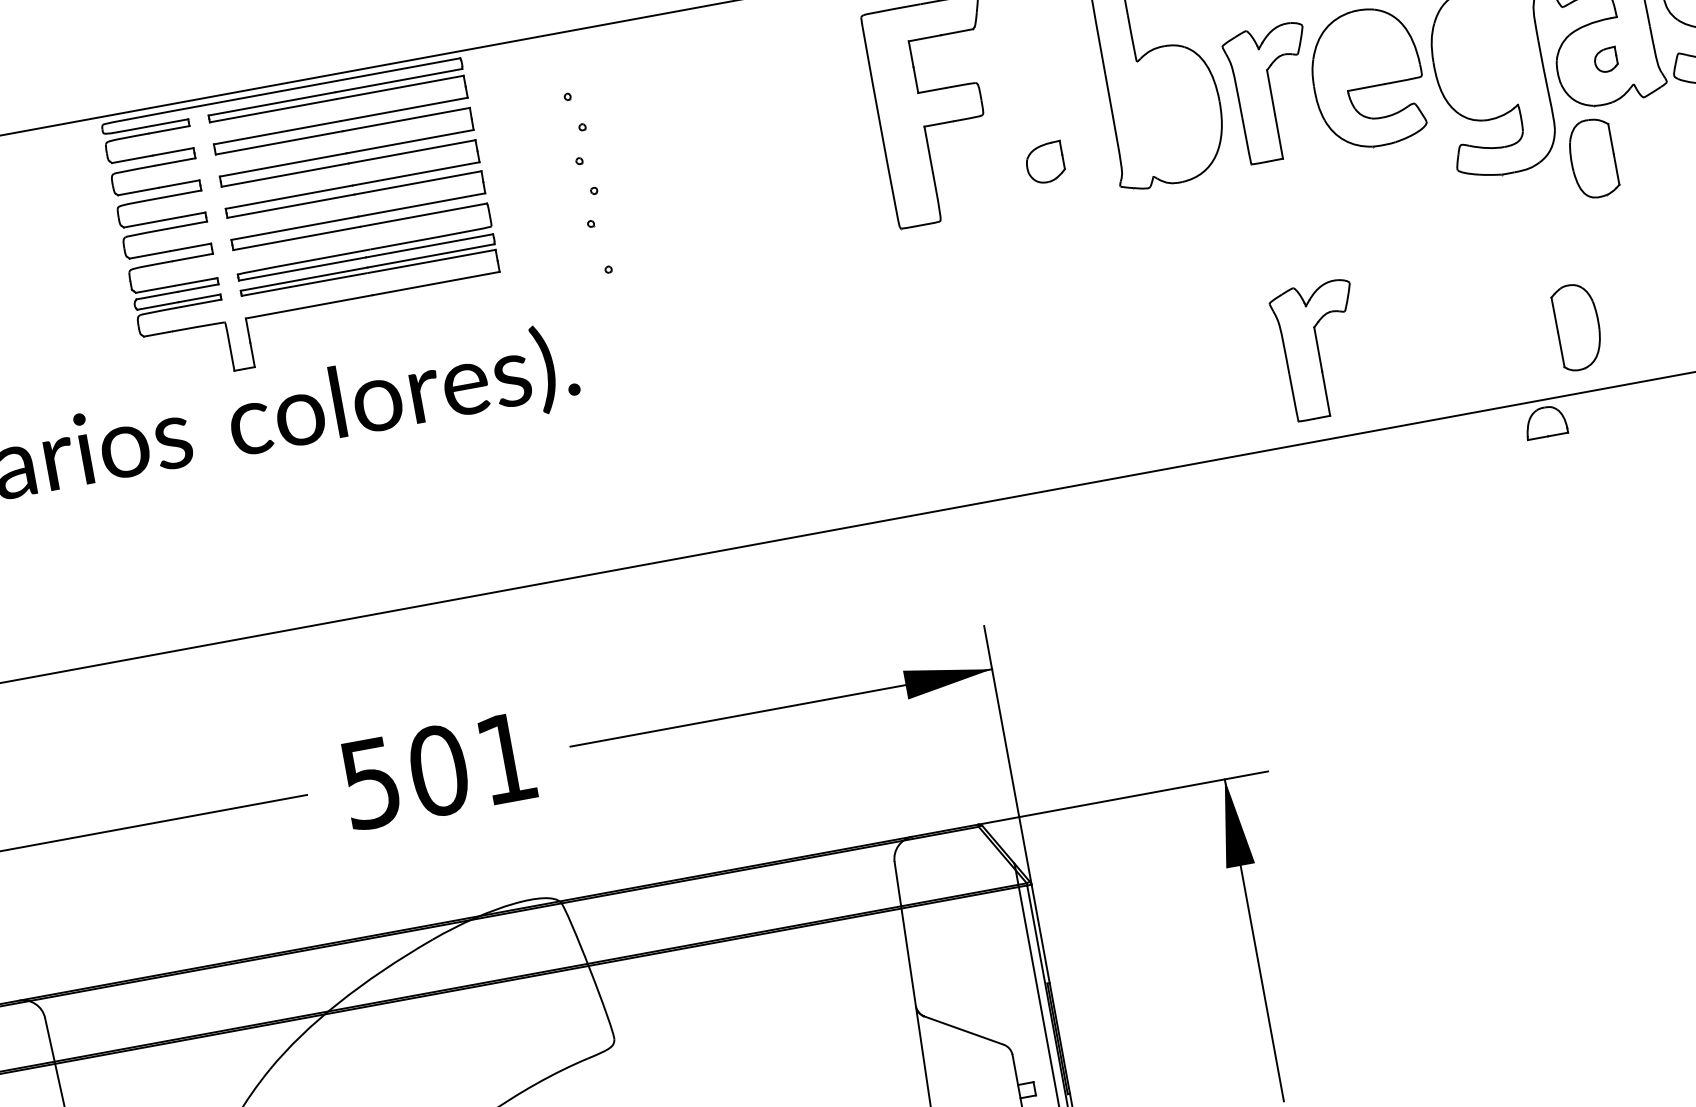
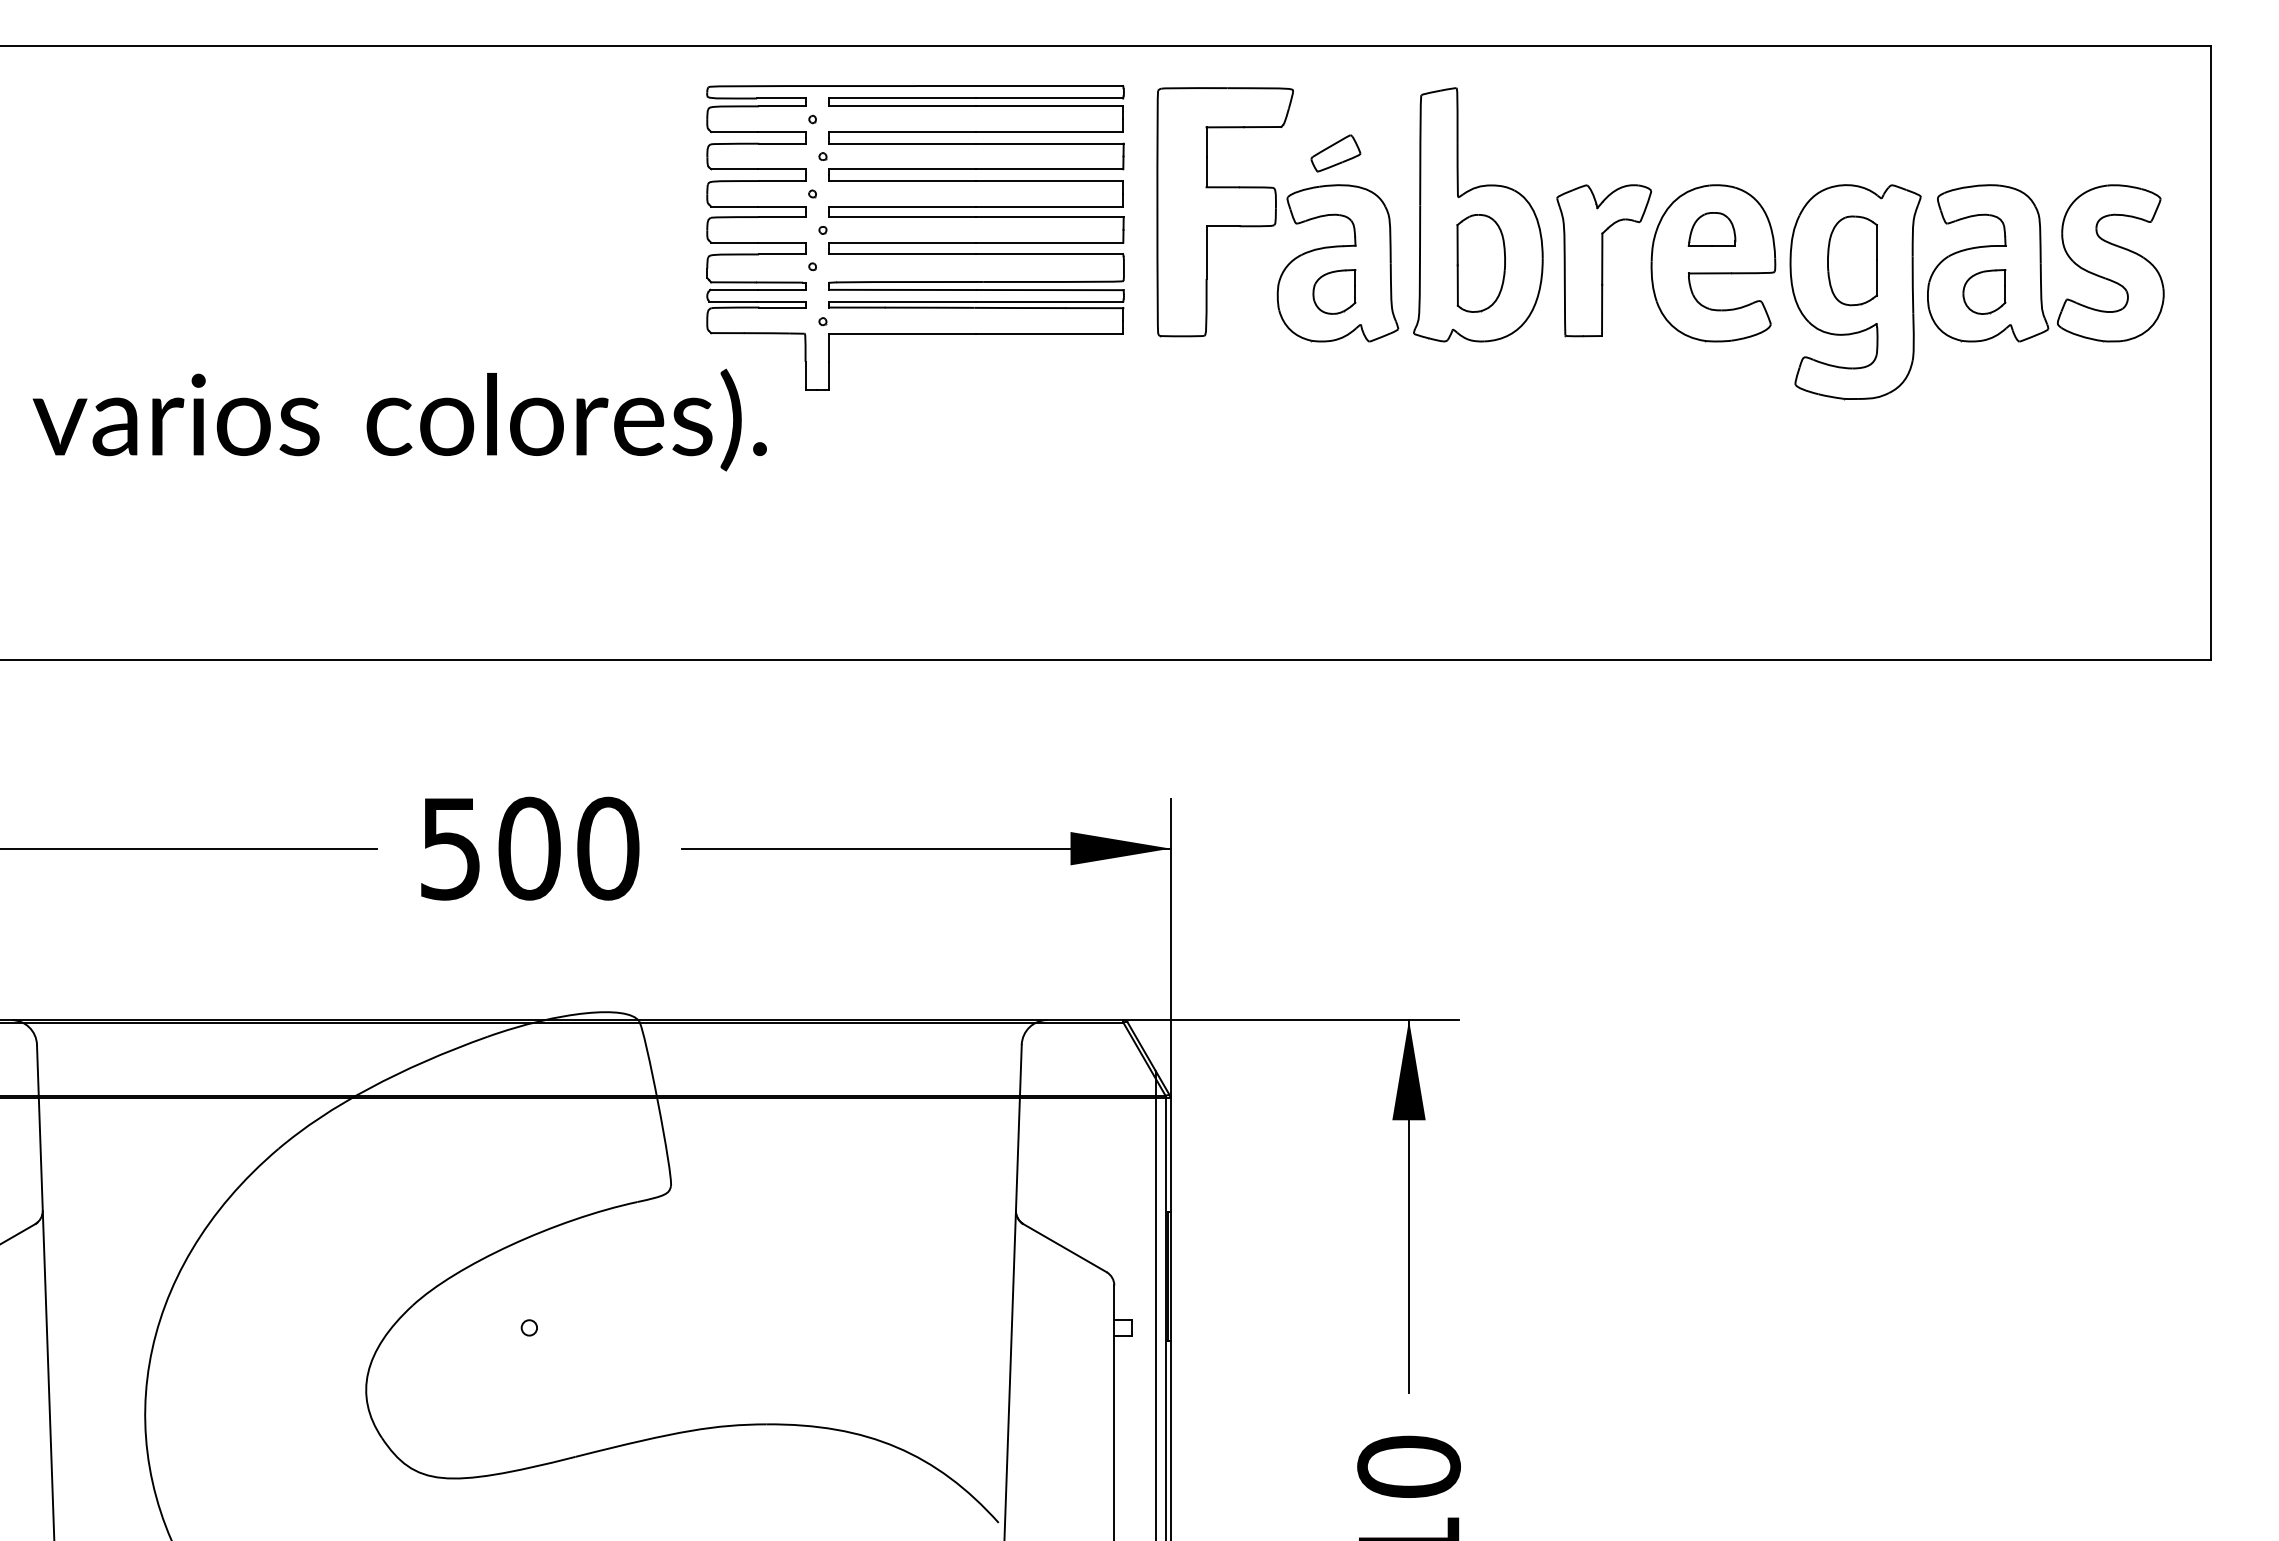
part: (1024, 43) -> (1335, 153), added
part: (1605, 59) -> (1984, 291), size x1.67
part: (1043, 138) -> (1337, 263), added
part: (1592, 158) -> (1852, 260), moved
part: (305, 221) -> (915, 237), moved
part: (1577, 327) -> (1480, 263), moved
part: (1319, 350) -> (1603, 558), removed
part: (1544, 422) -> (1711, 229), moved
text: (507, 758) -> (608, 848), 501 -> 500

